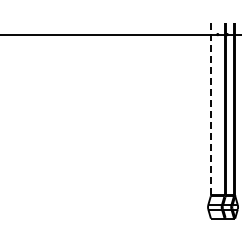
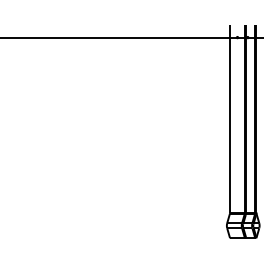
line: (210, 108) -> (229, 118), dashed -> solid

